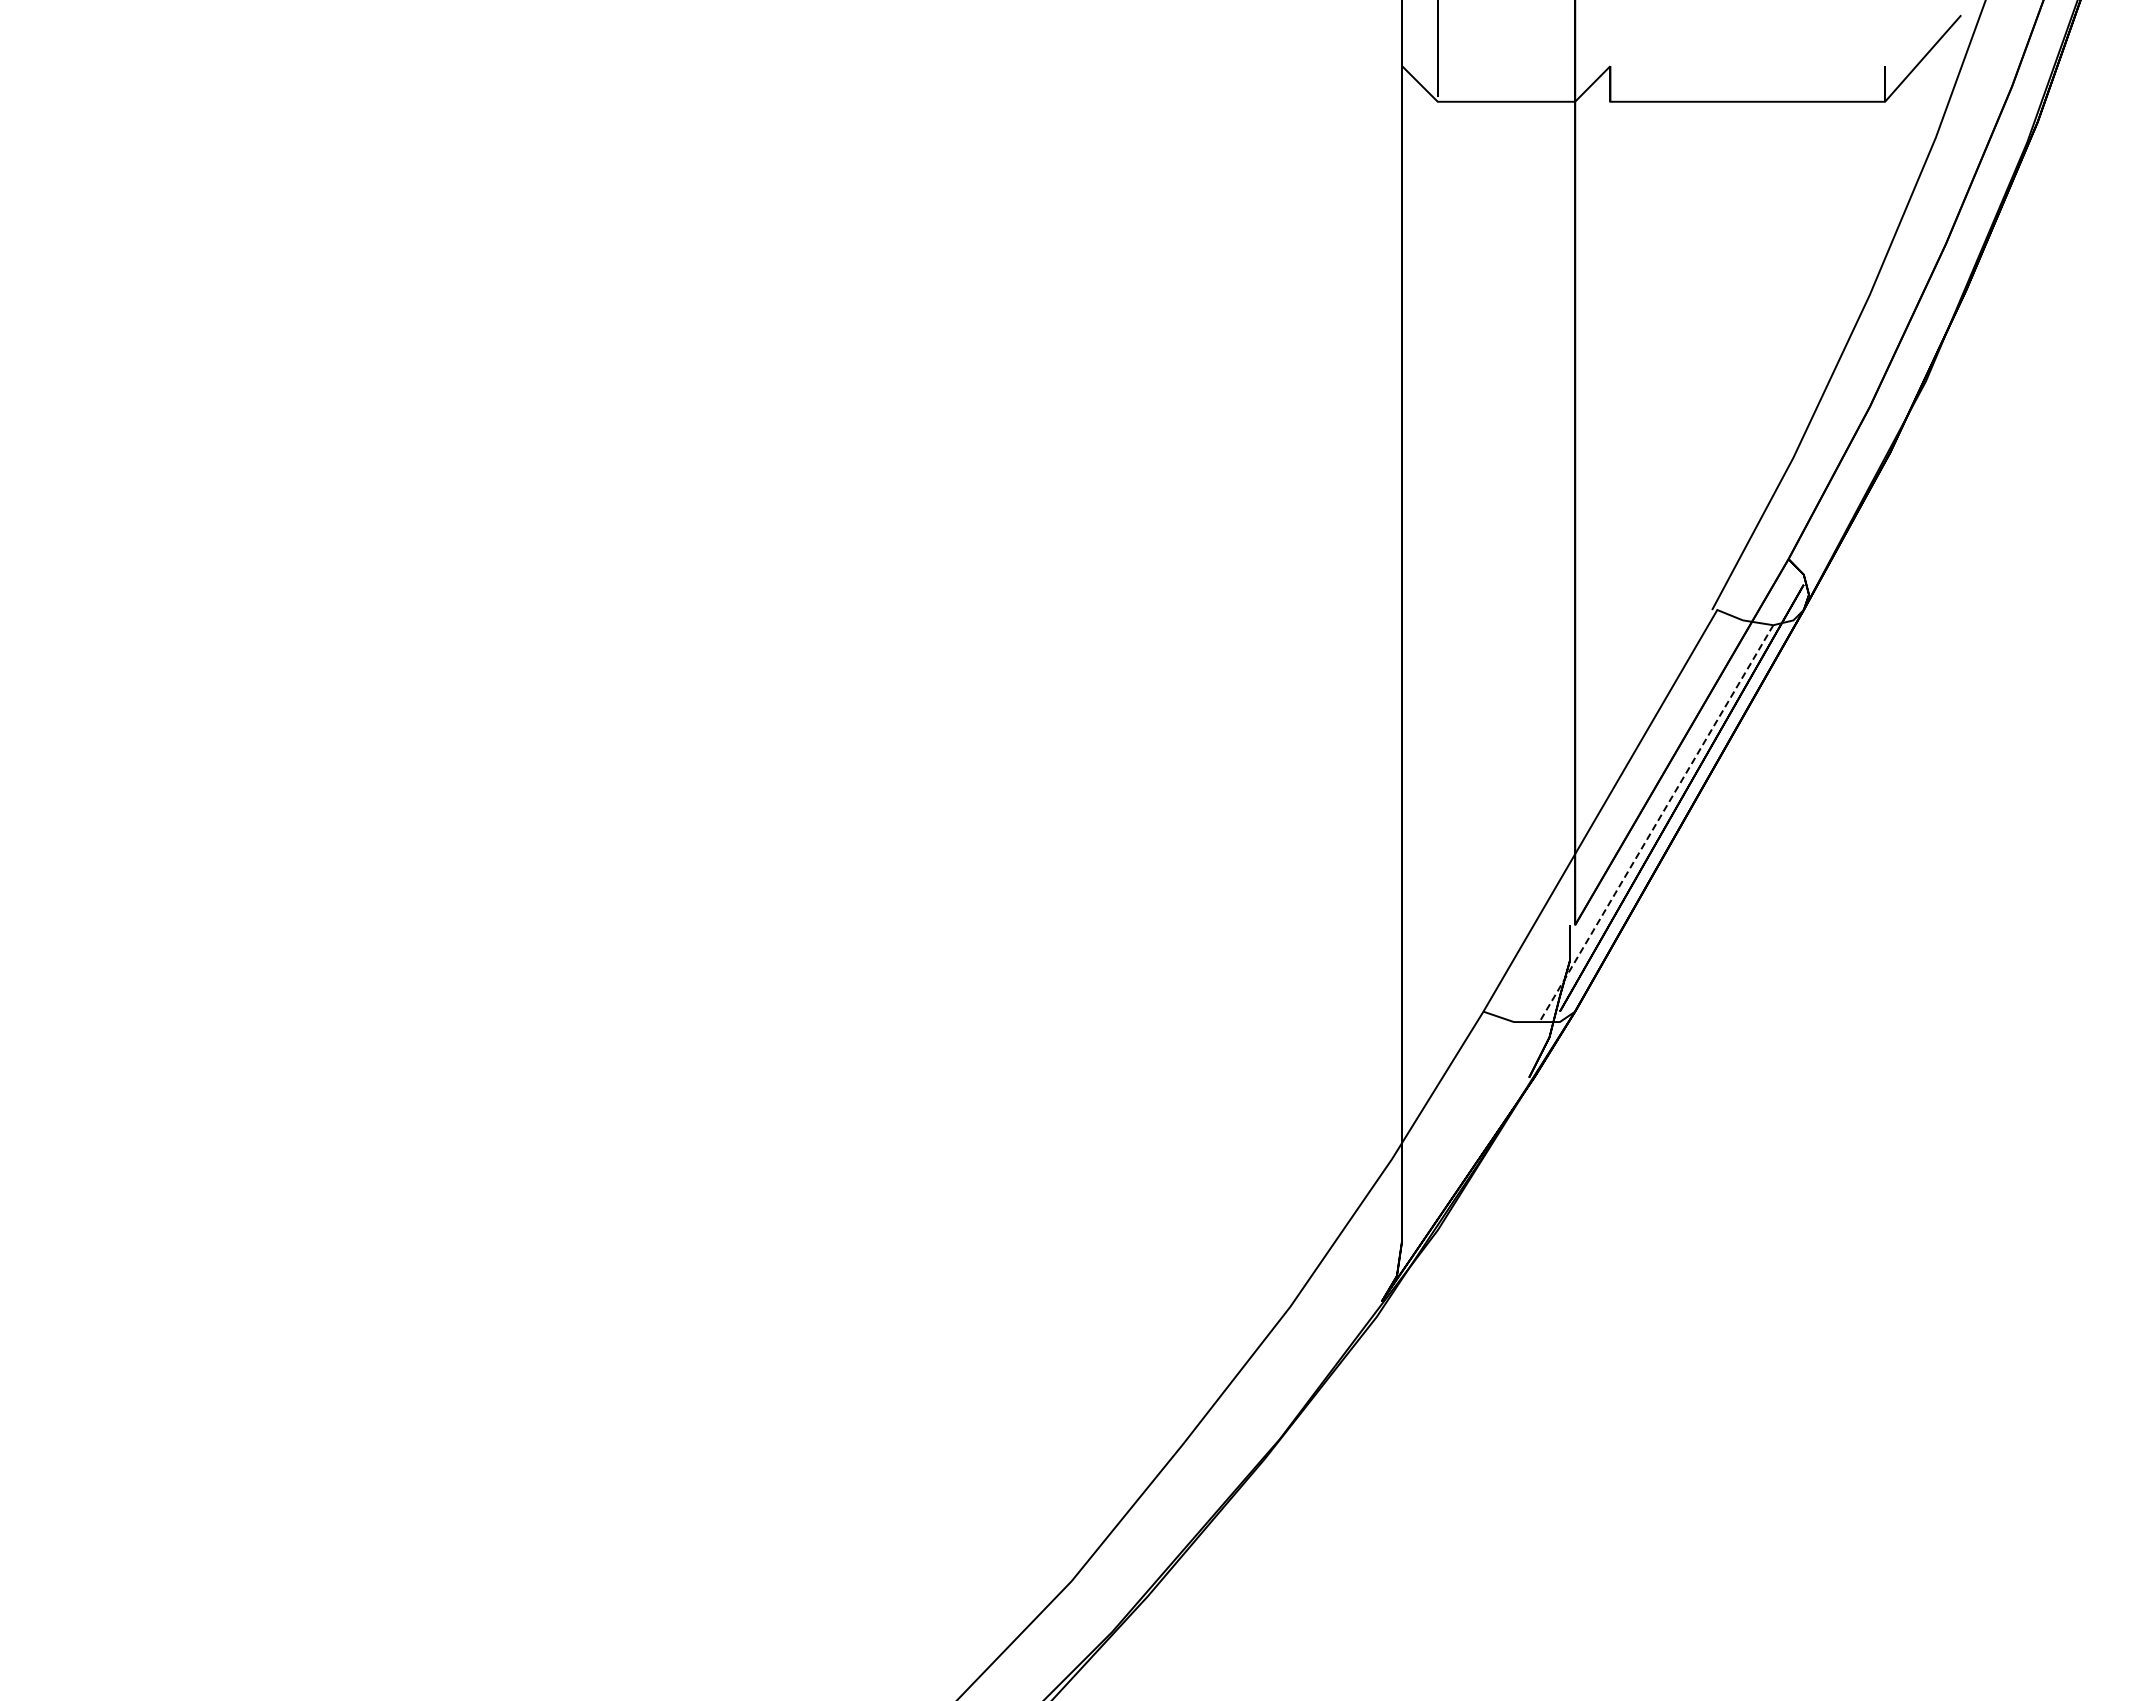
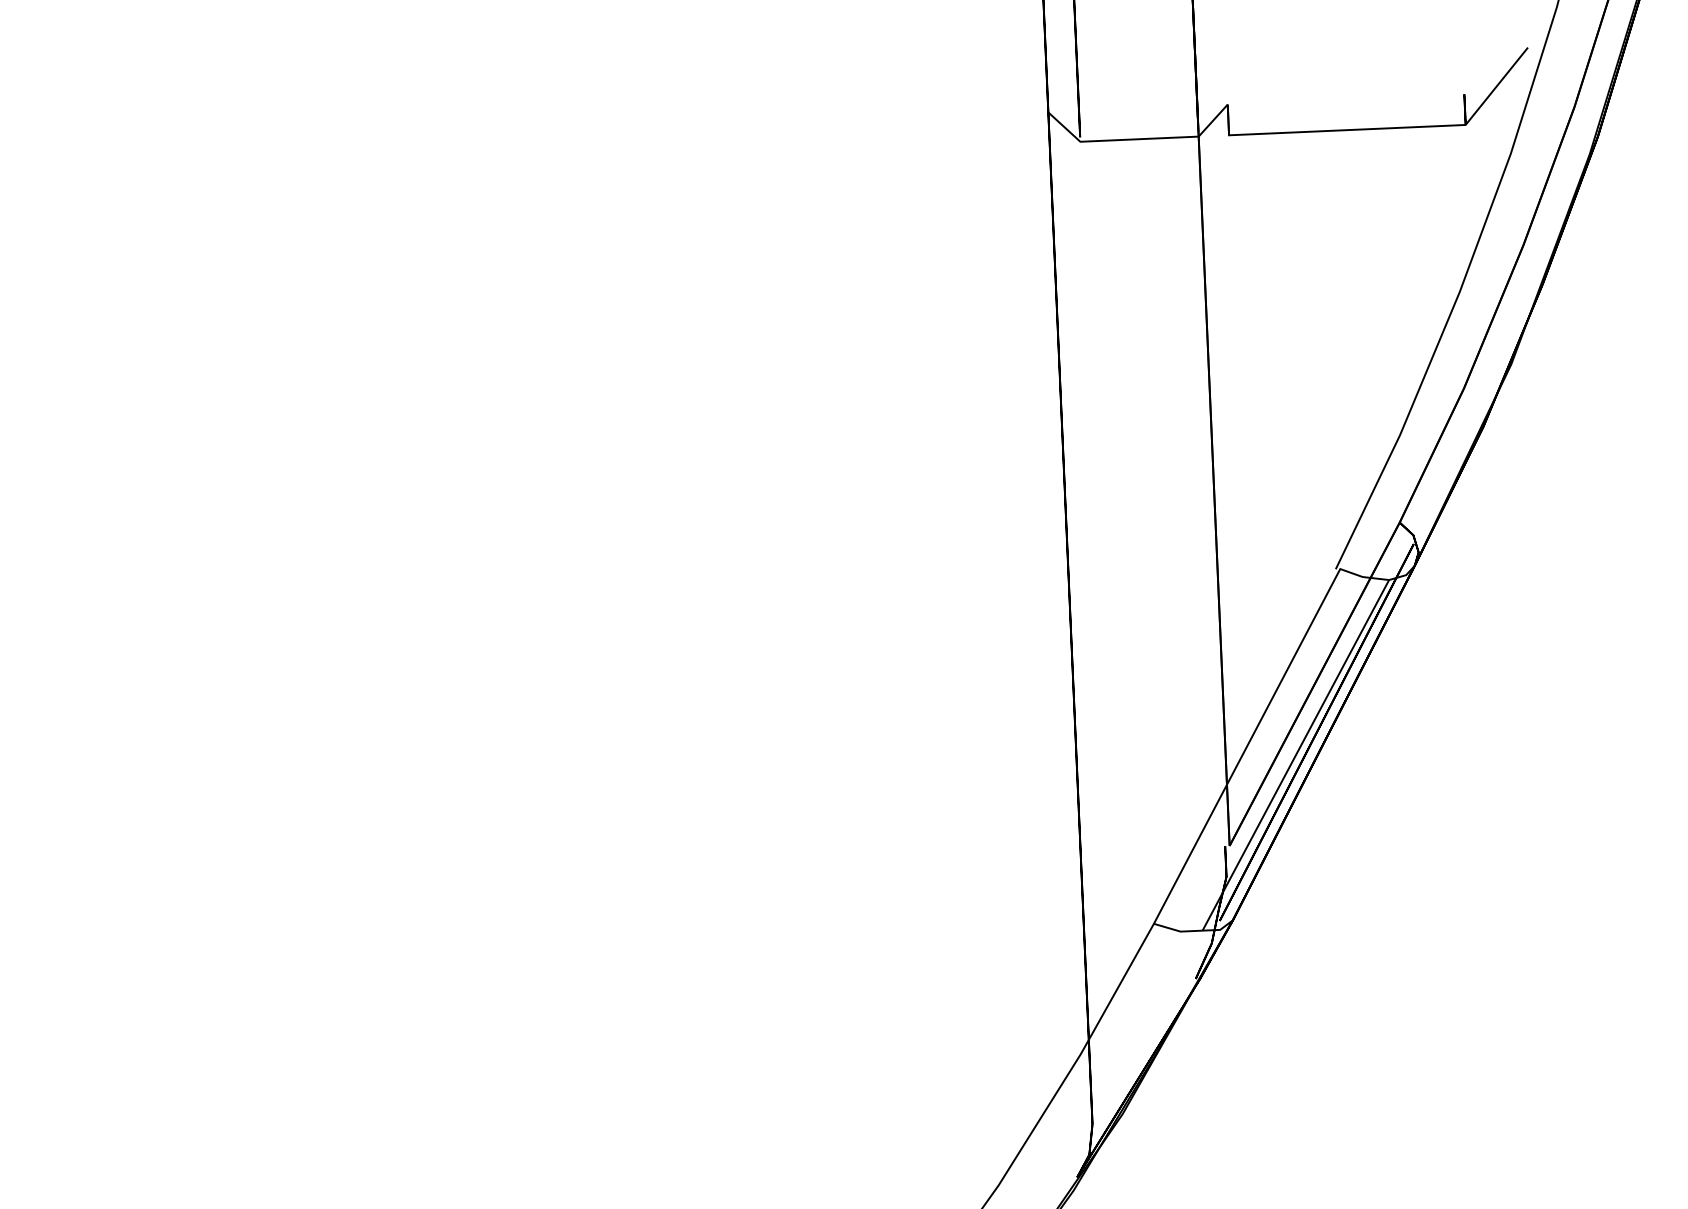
line: (1656, 824) -> (1295, 756), dashed -> solid

